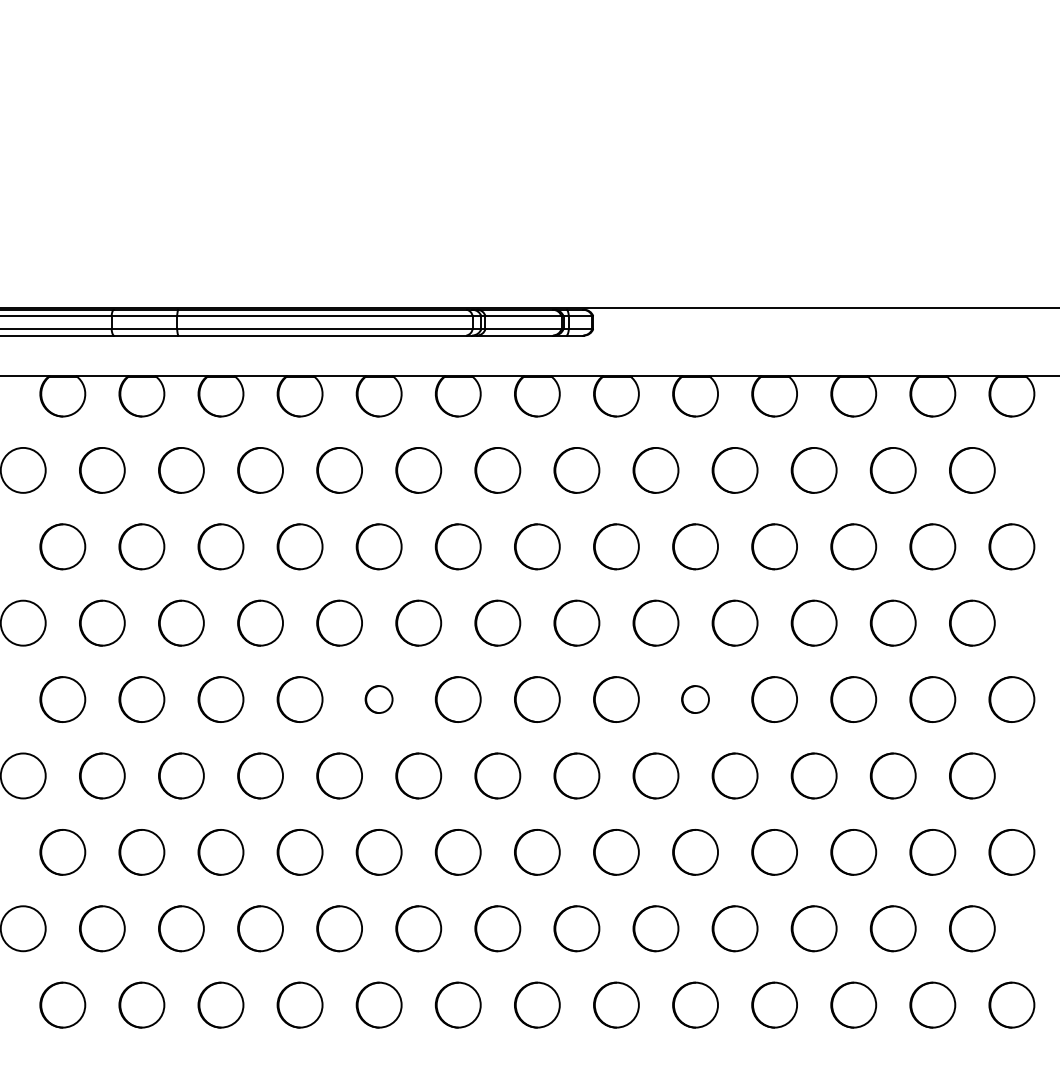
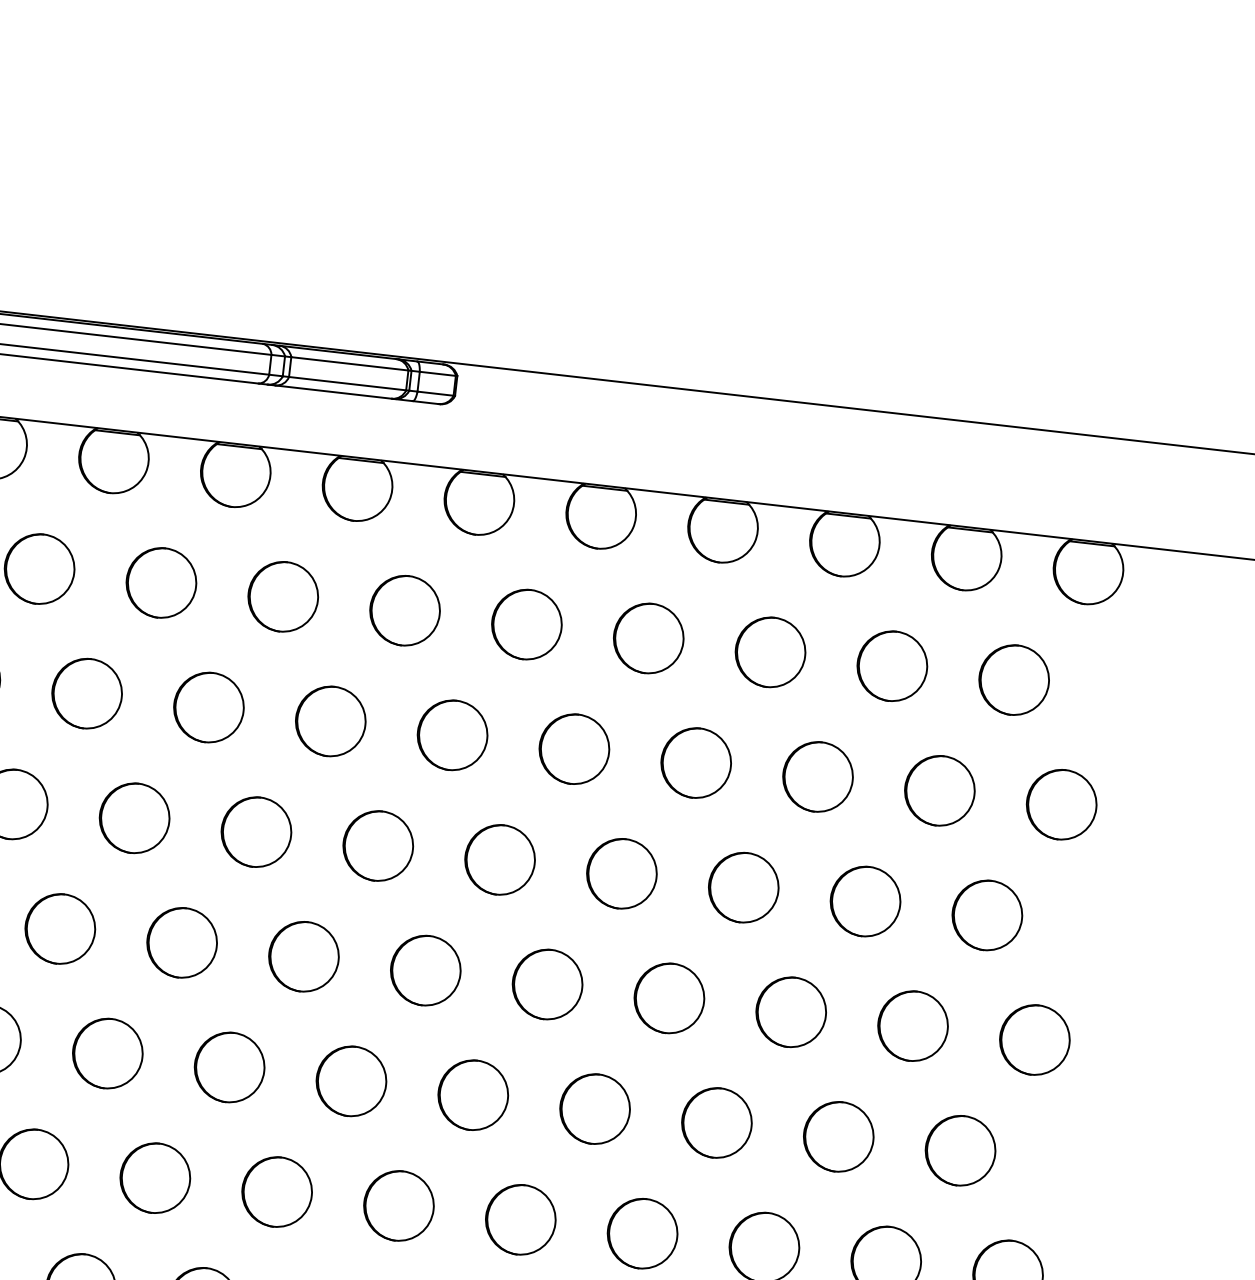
part: (378, 699) -> (59, 928), size x1.67
circle: (695, 699) -> (547, 984), size x1.67

